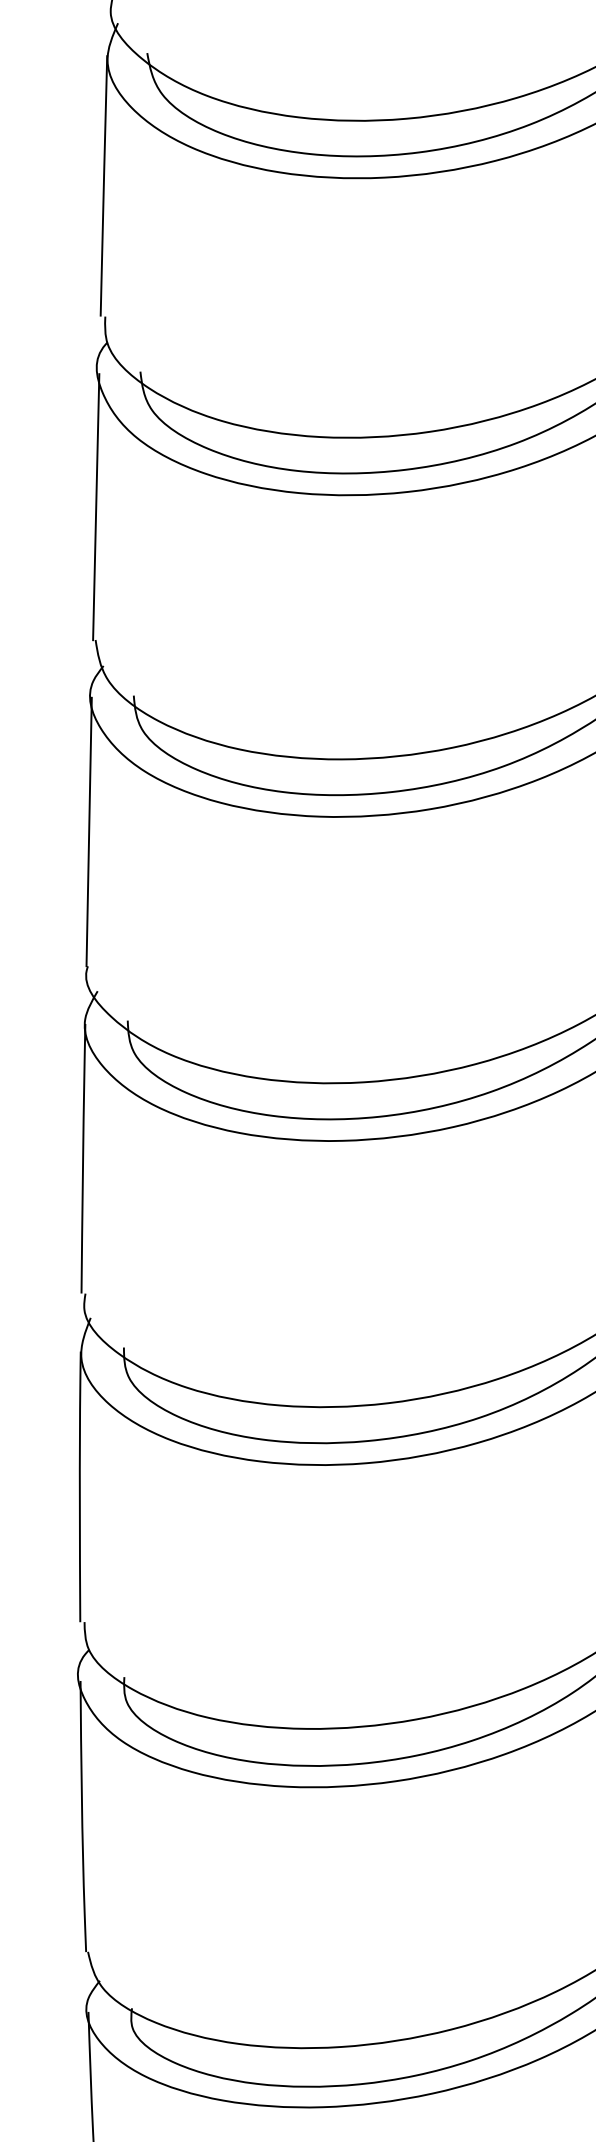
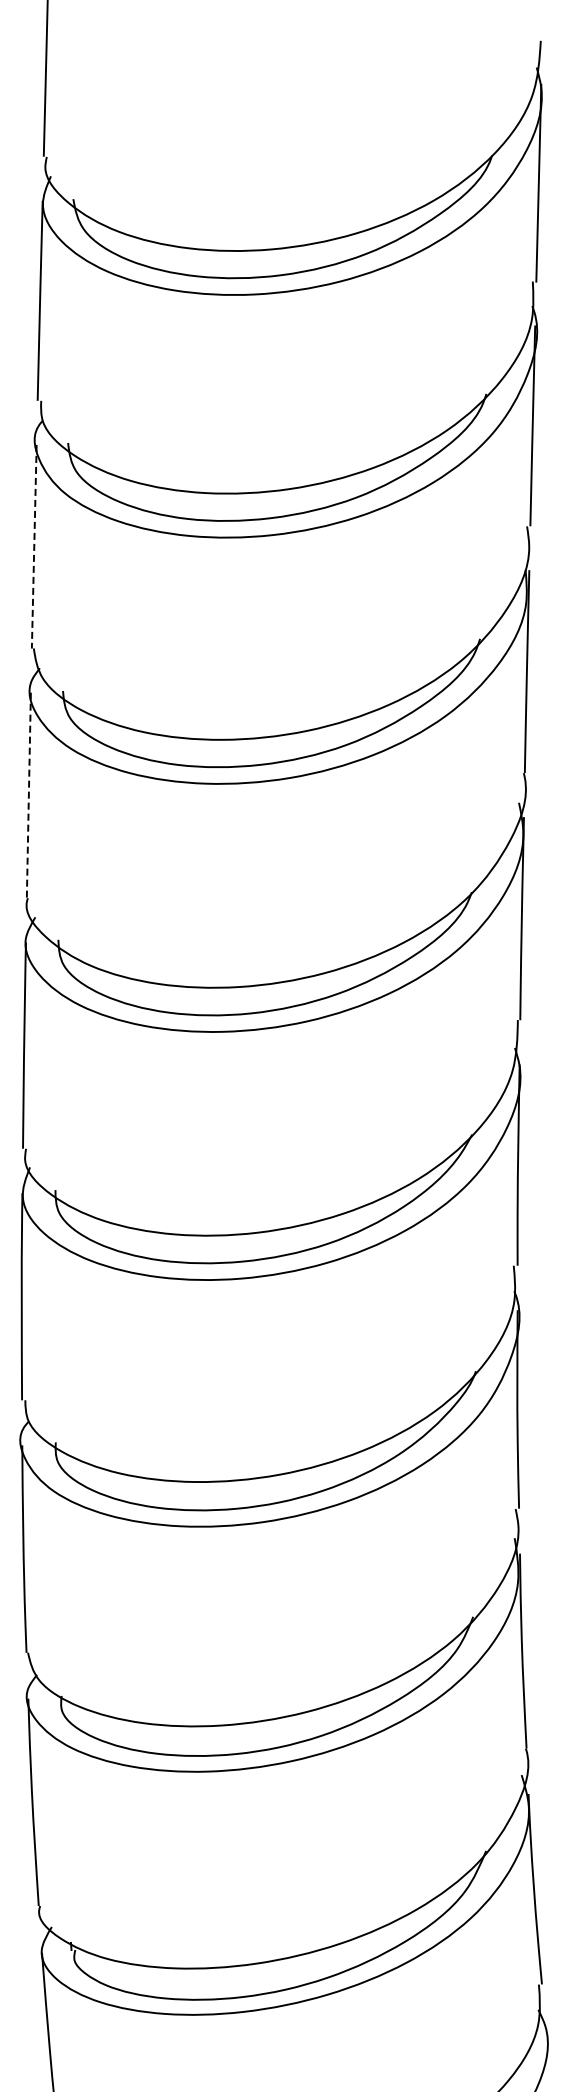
line: (96, 506) -> (34, 546), solid -> dashed
line: (88, 832) -> (28, 795), solid -> dashed

